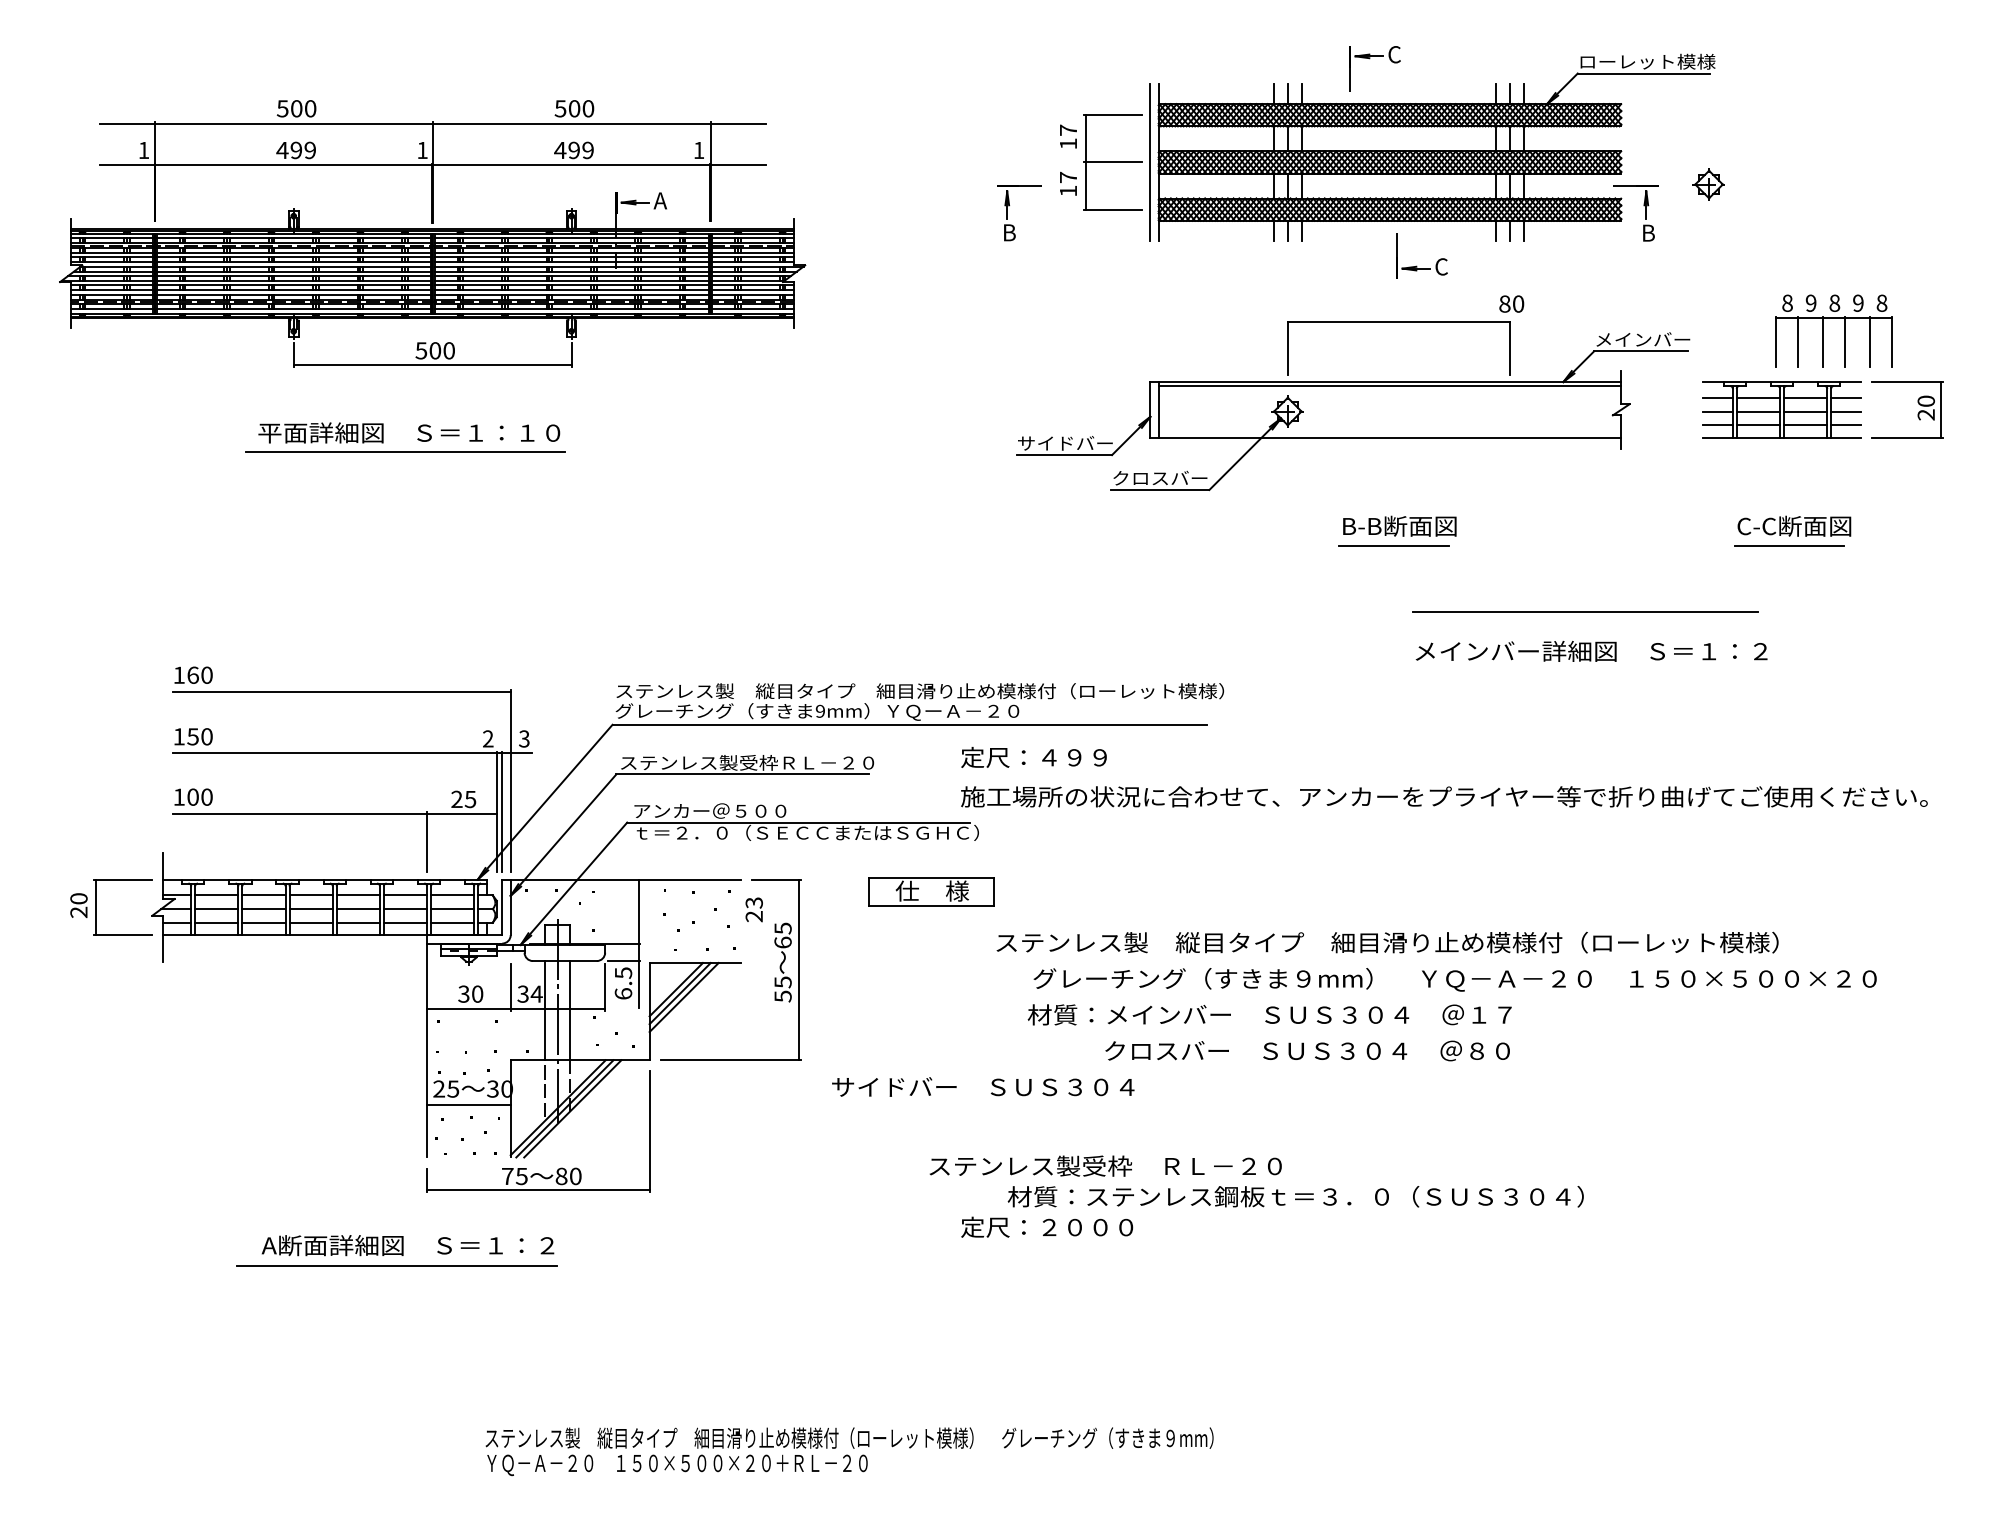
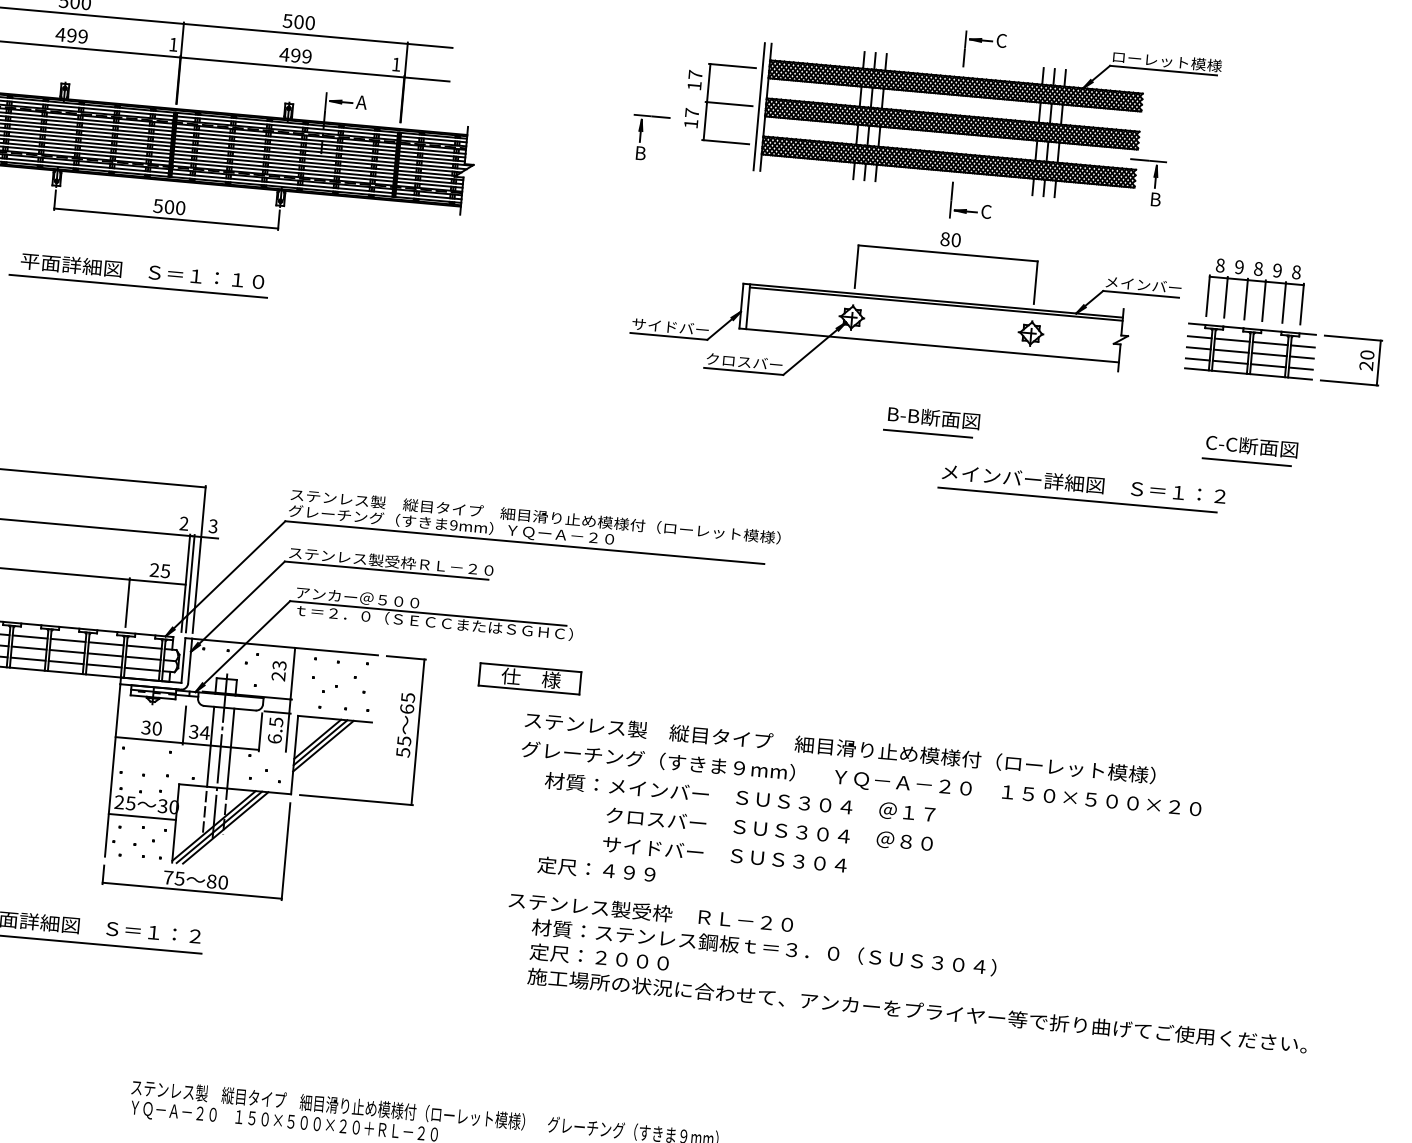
part: (1369, 59) -> (981, 42), moved
part: (1708, 184) -> (1030, 333), moved
text: (1511, 303) -> (950, 239), moved
part: (1823, 330) -> (1247, 290), moved
text: (1591, 651) -> (1083, 484), moved
text: (1033, 757) -> (596, 869), moved
text: (1444, 796) -> (917, 1010), moved
text: (753, 909) -> (278, 670), moved
text: (1387, 942) -> (840, 747), moved
text: (1454, 979) -> (860, 779), moved
text: (1269, 1014) -> (739, 797), moved
text: (1307, 1050) -> (769, 829), moved
text: (983, 1086) -> (725, 854), moved
text: (1295, 1196) -> (763, 947), moved

